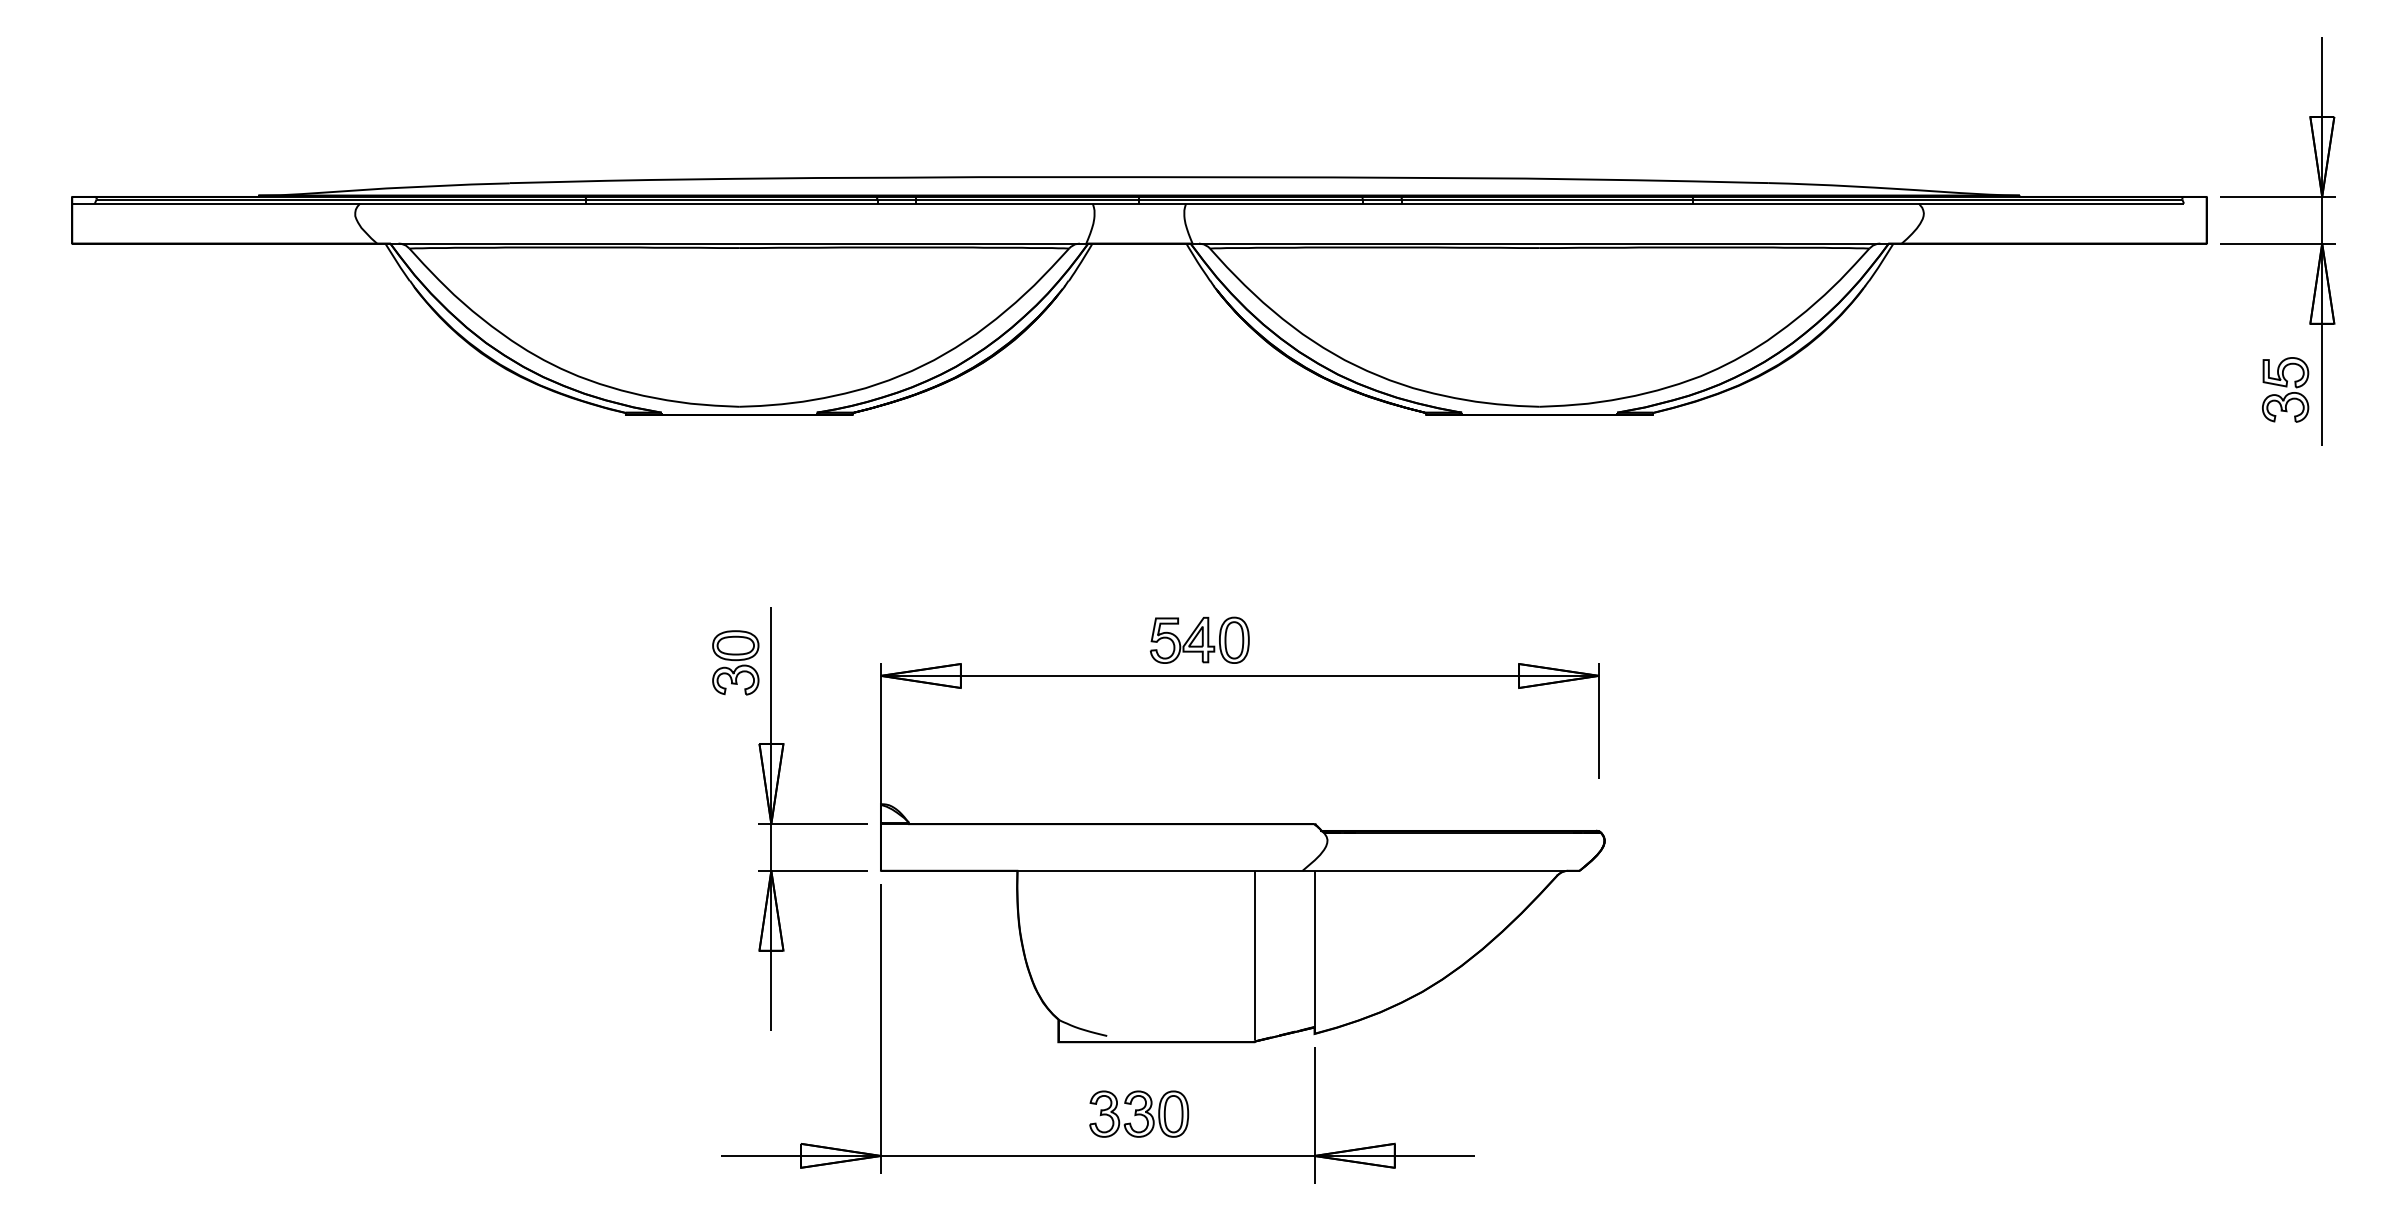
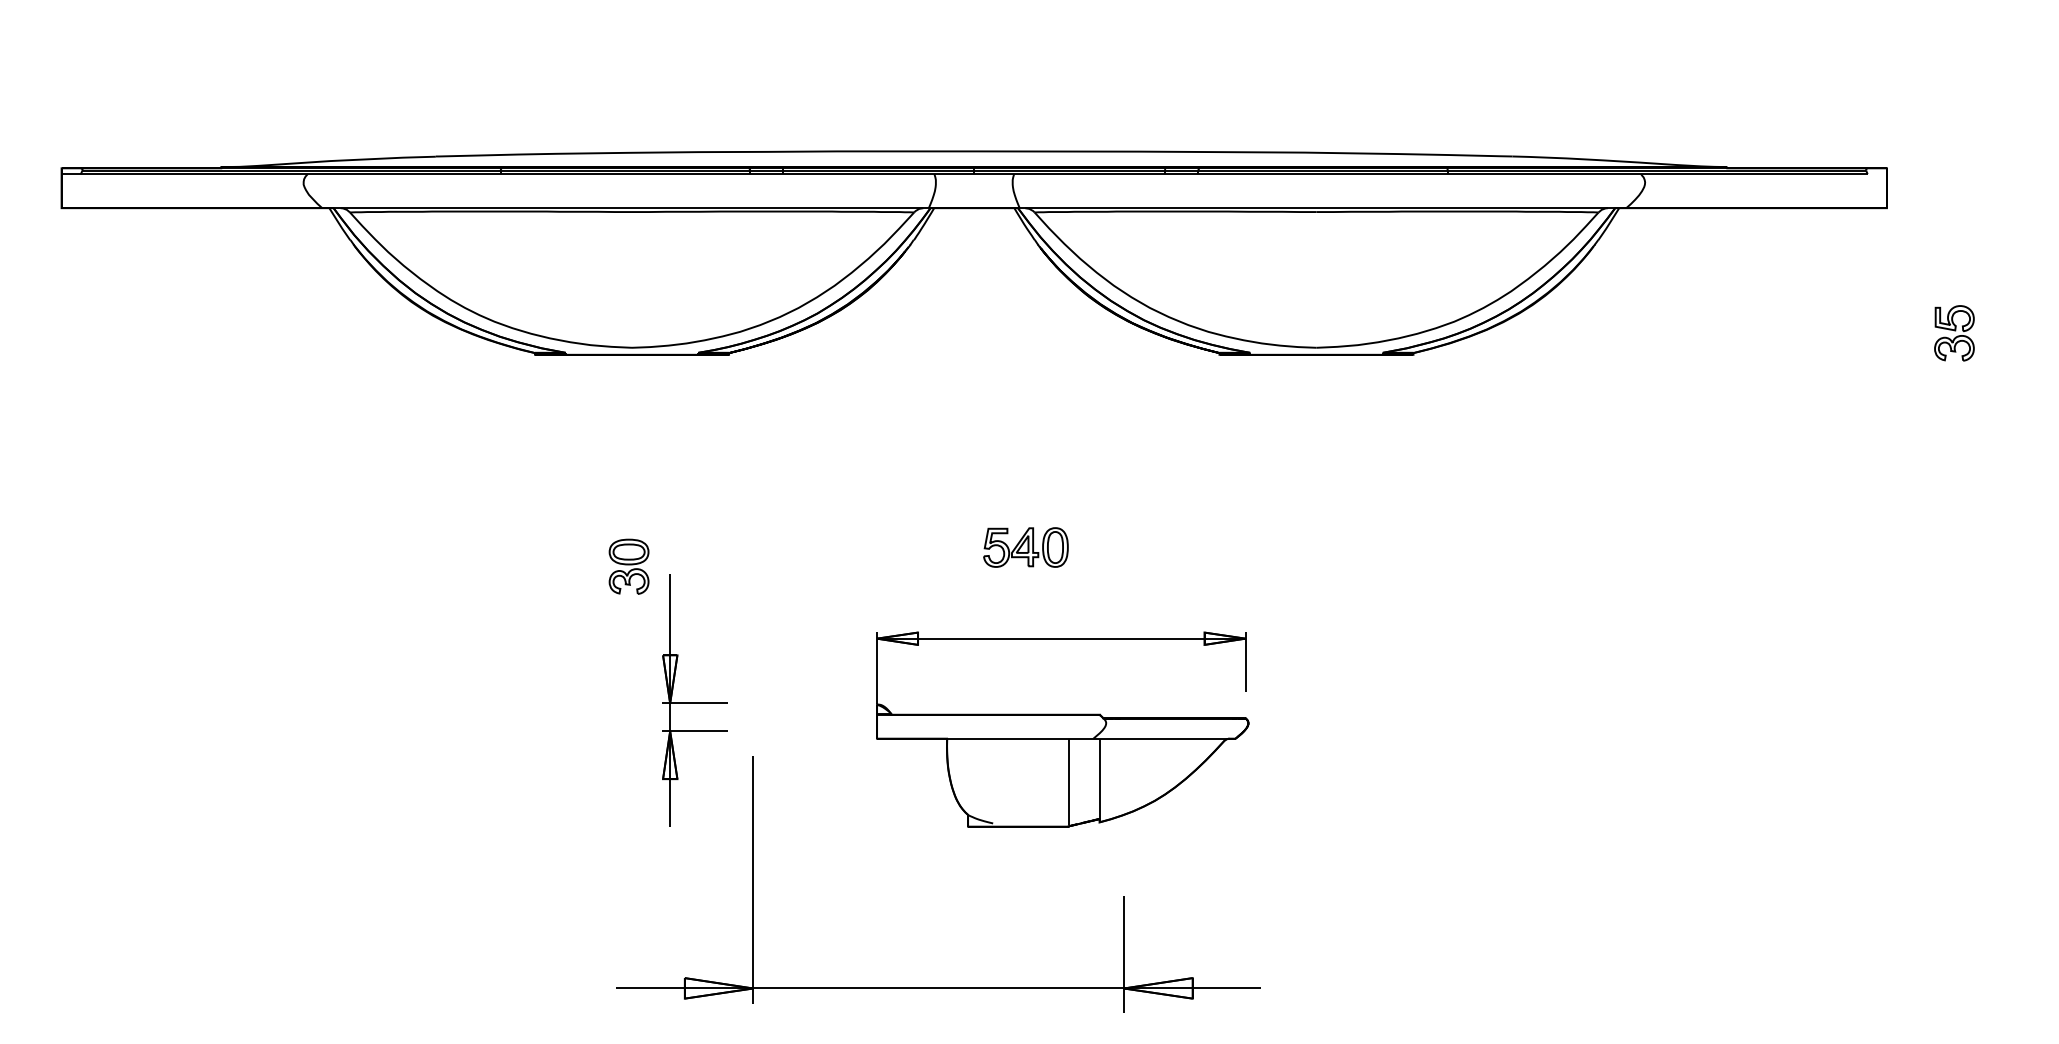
part: (2277, 241) -> (1947, 206), removed
part: (812, 818) -> (694, 699), size x0.7
part: (1242, 853) -> (1062, 729), size x0.6
part: (1139, 1113) -> (974, 952), removed

